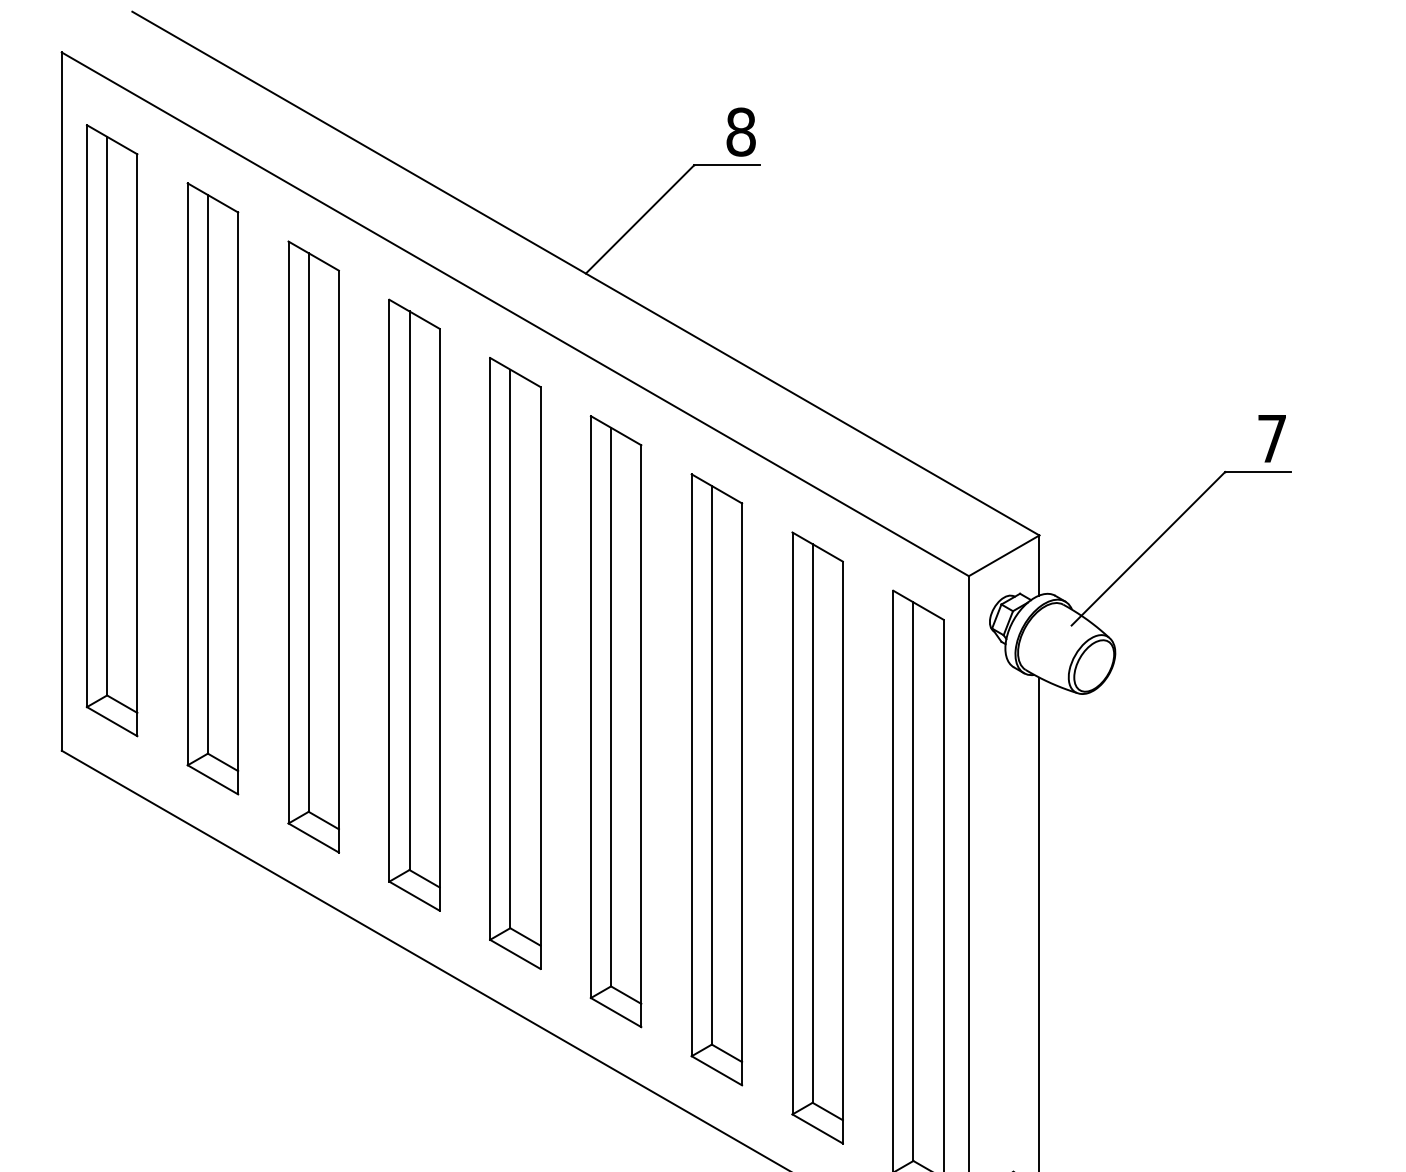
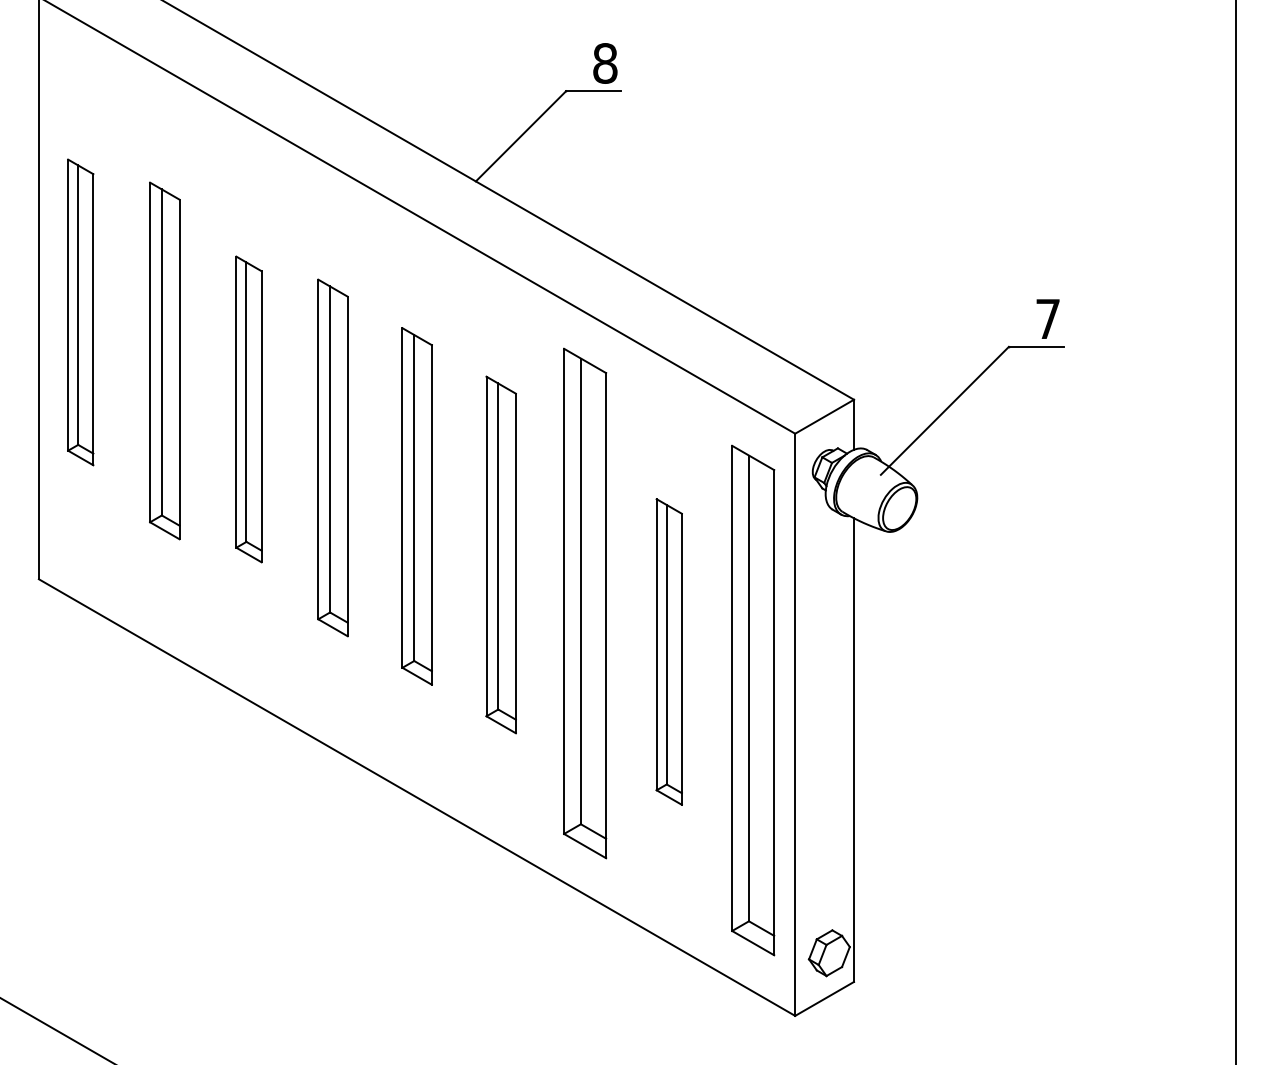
part: (111, 430) -> (80, 312), size x0.6
part: (212, 488) -> (164, 360), size x0.7
part: (313, 547) -> (248, 409), size x0.6
part: (413, 604) -> (332, 457), size x0.7
part: (515, 663) -> (417, 506), size x0.7
part: (616, 721) -> (501, 554), size x0.7
part: (818, 837) -> (669, 651), size x0.6

